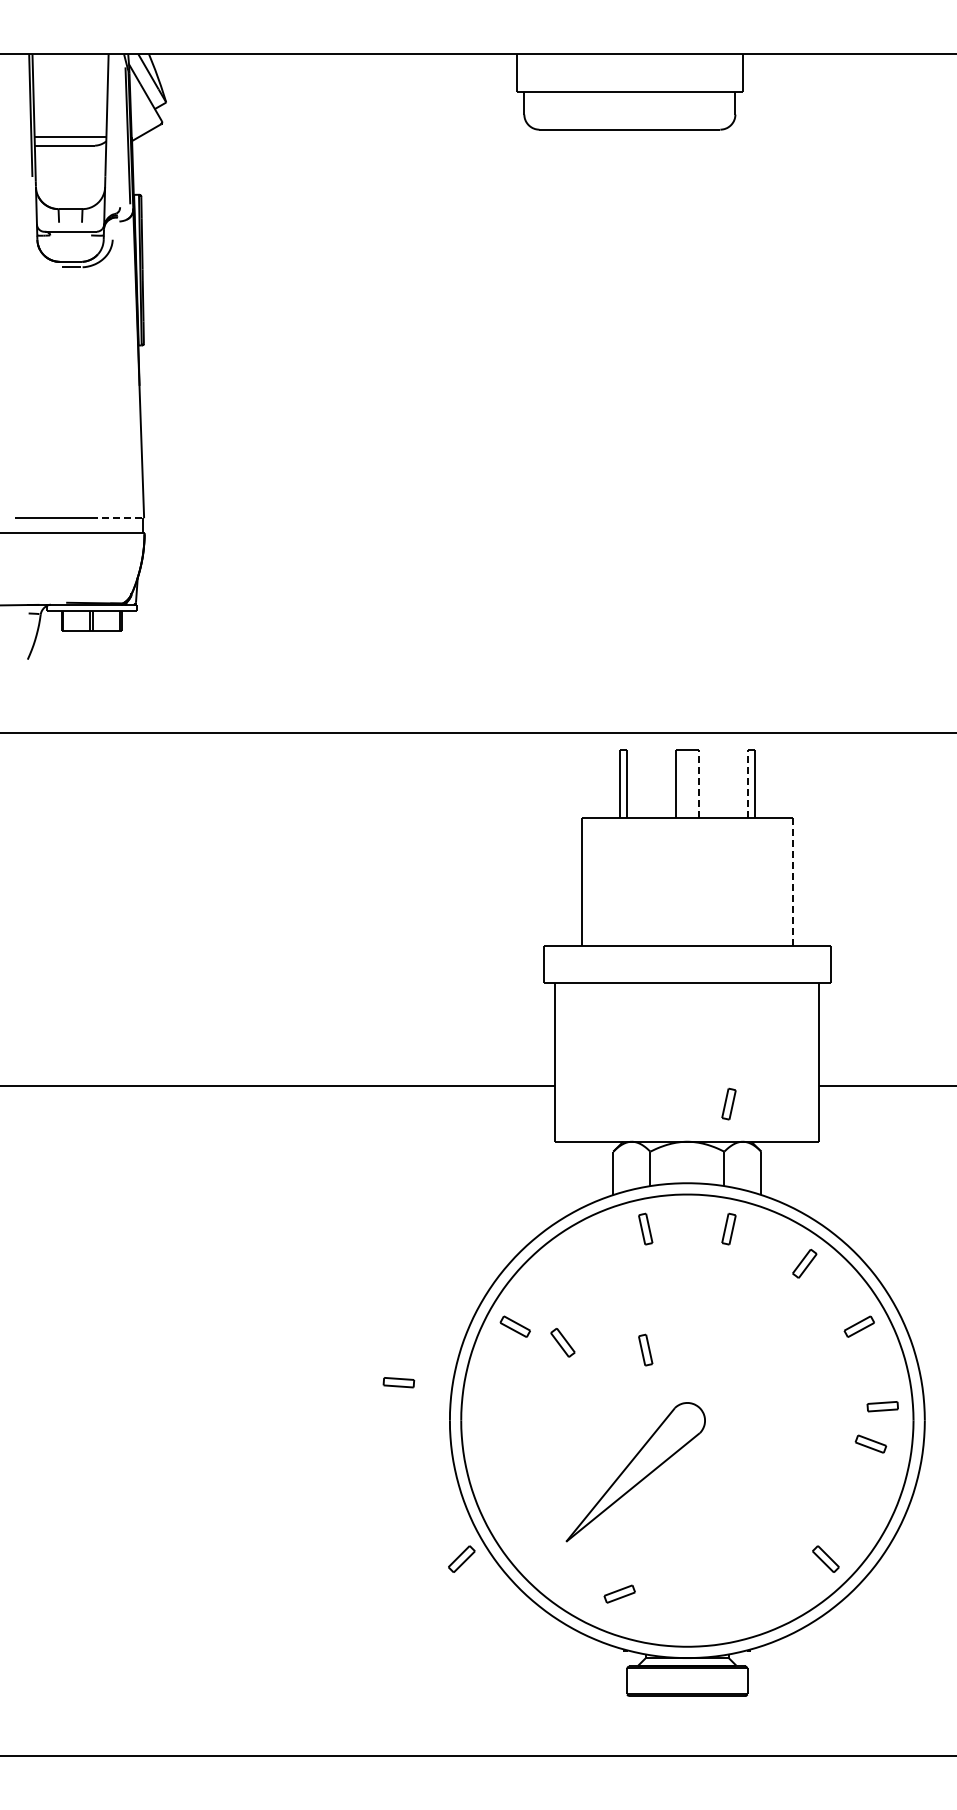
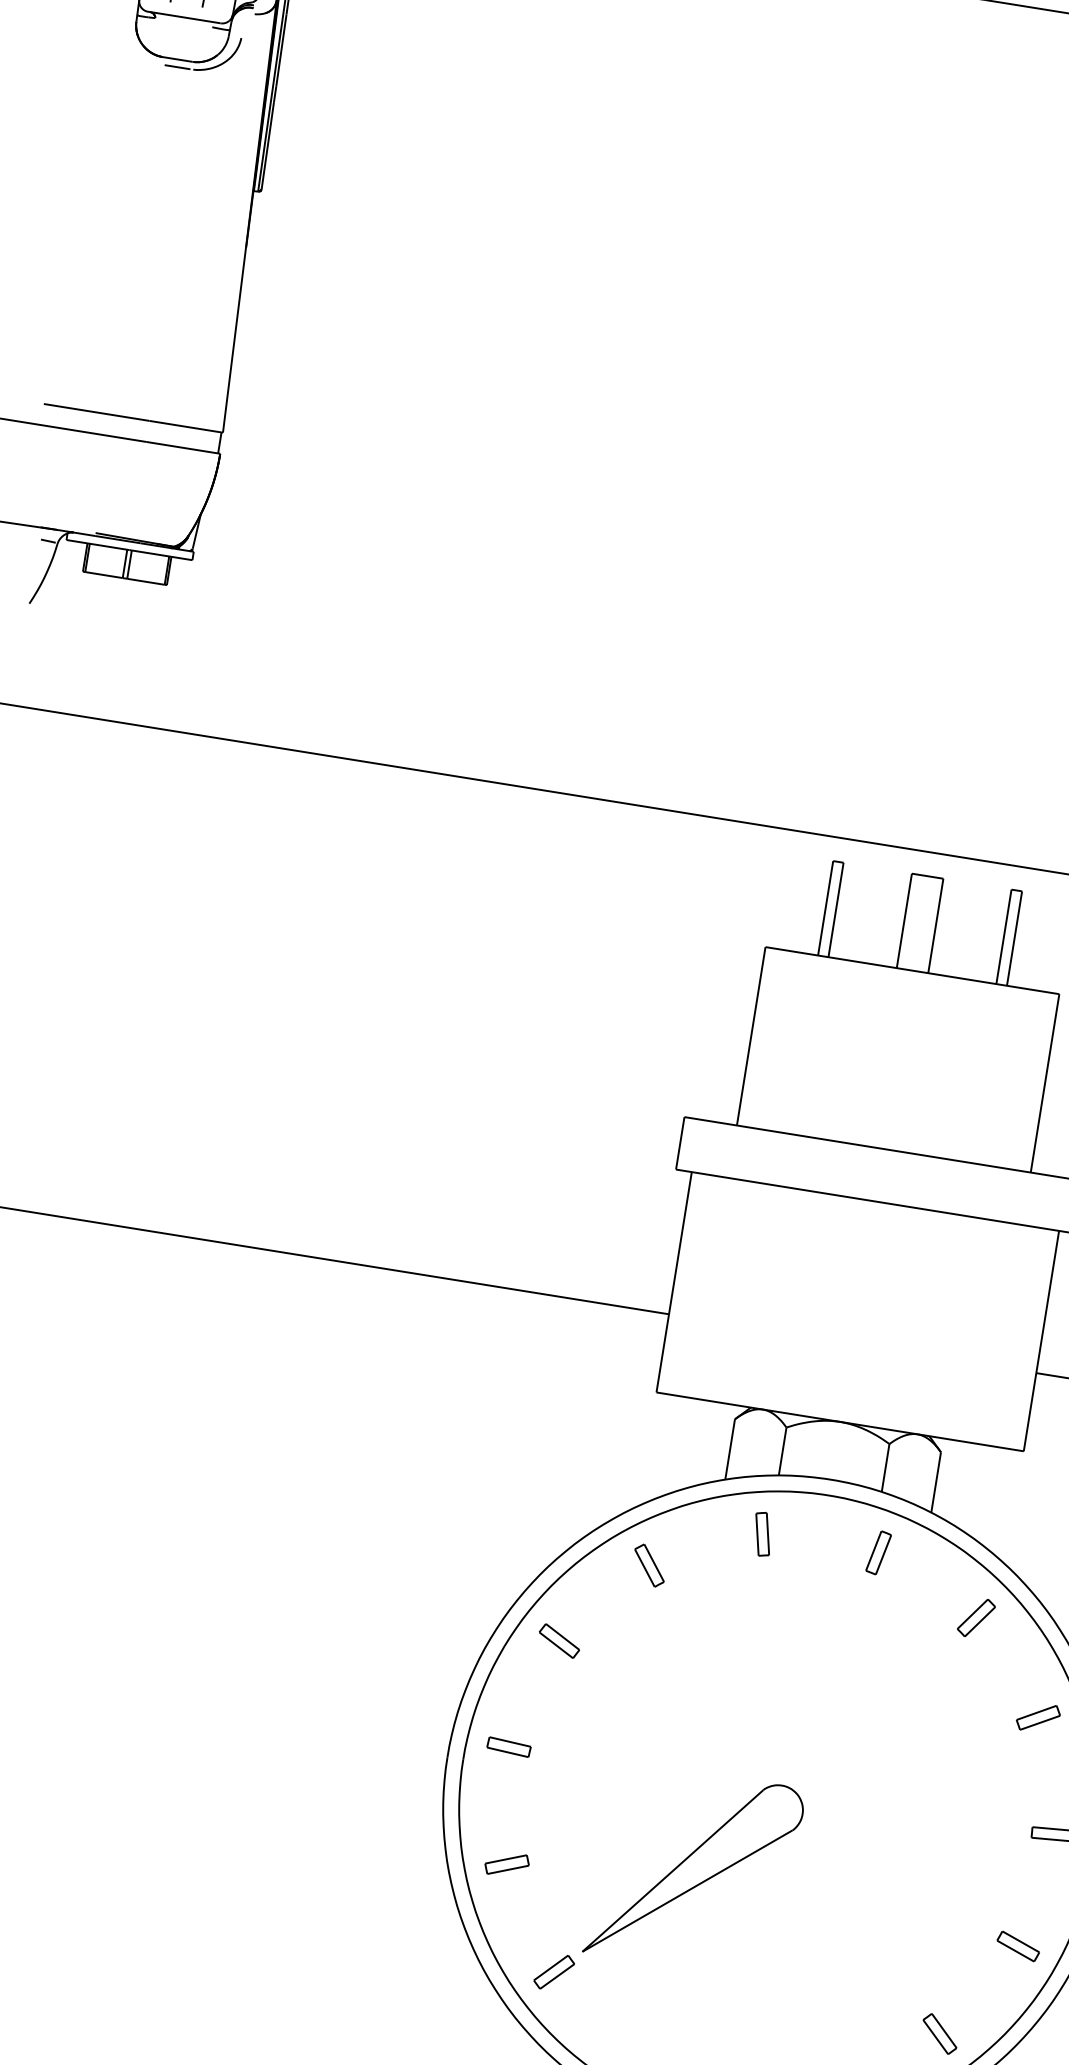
line: (118, 518) -> (187, 427), dashed -> solid
line: (698, 783) -> (935, 925), dashed -> solid
line: (747, 783) -> (1003, 936), dashed -> solid
line: (792, 881) -> (1044, 1083), dashed -> solid
part: (728, 1103) -> (906, 1377), removed
part: (562, 1342) -> (648, 1565), moved
part: (645, 1349) -> (735, 1701), removed
part: (398, 1382) -> (508, 1746), moved
part: (870, 1443) -> (1017, 1945), moved
part: (461, 1558) -> (553, 1971), moved
part: (619, 1593) -> (506, 1863), moved

